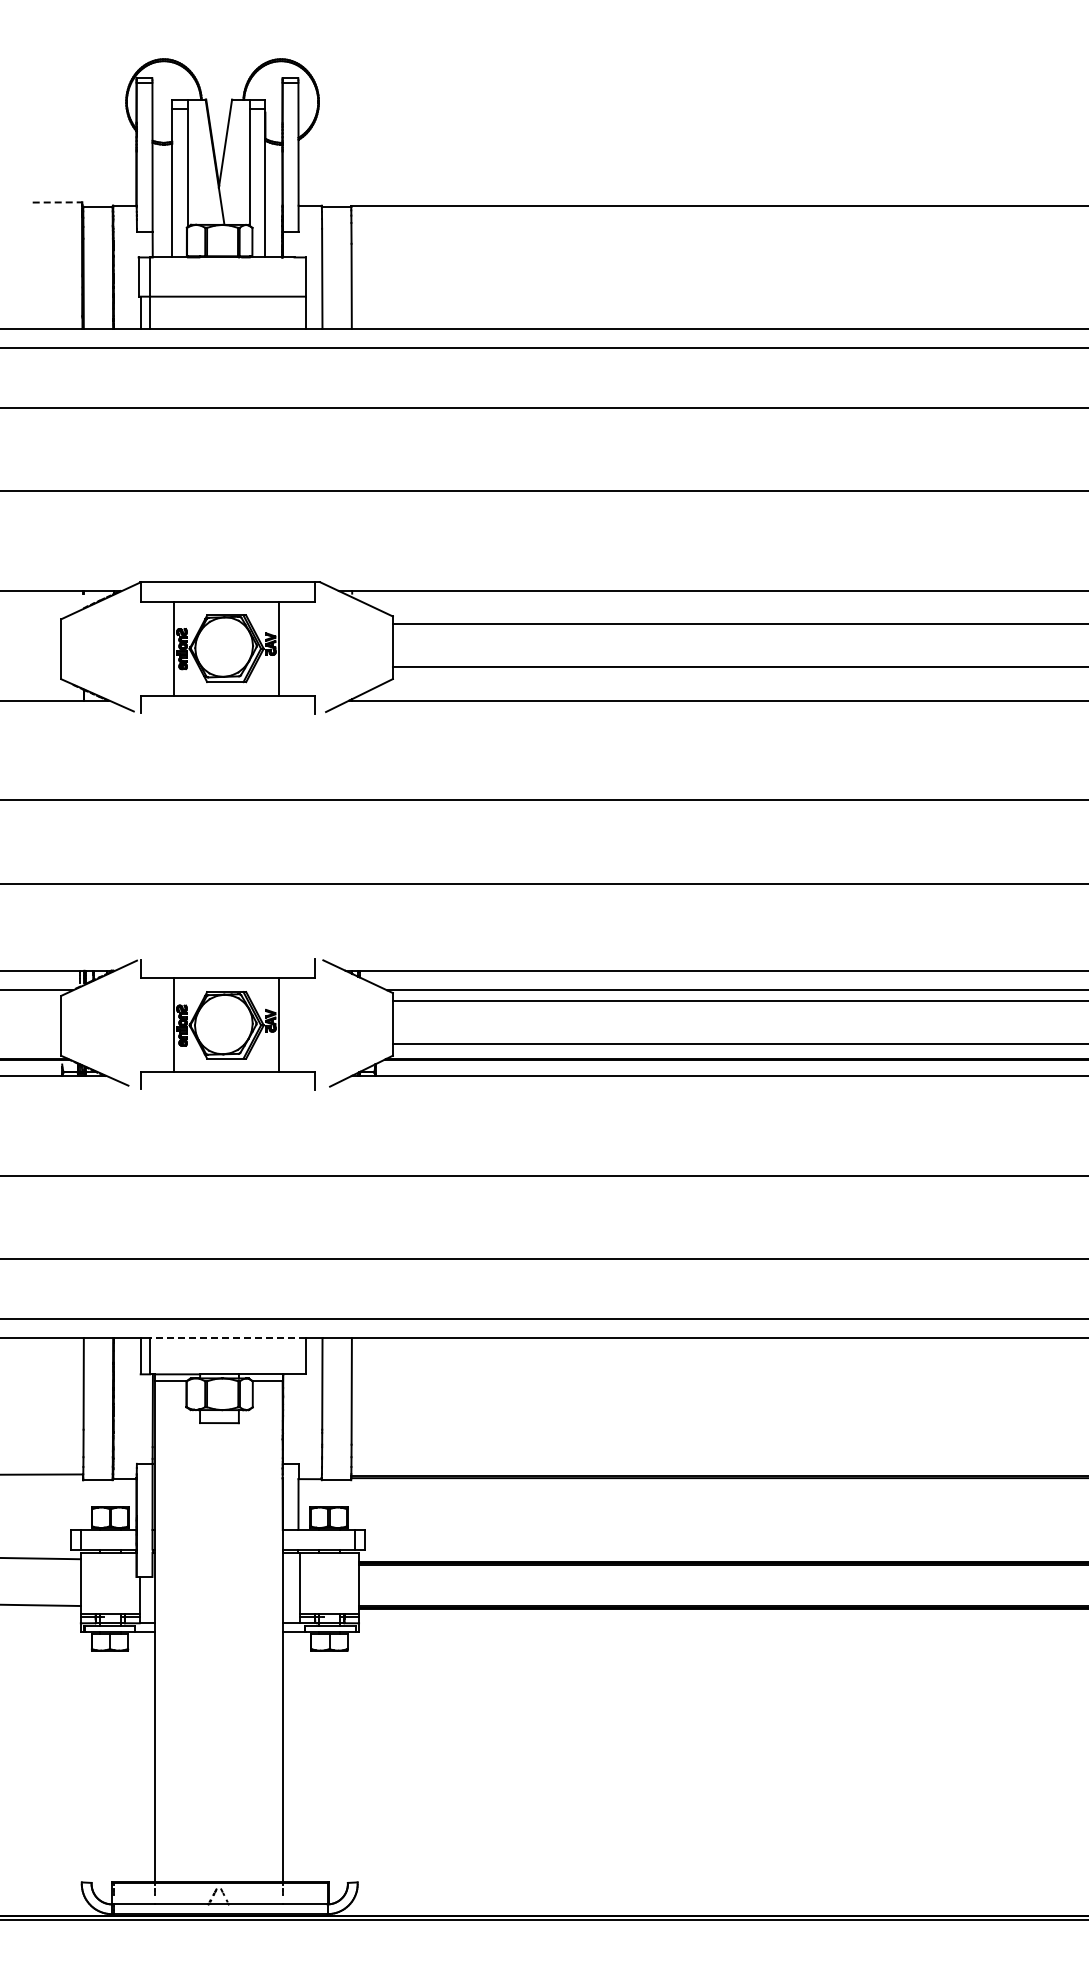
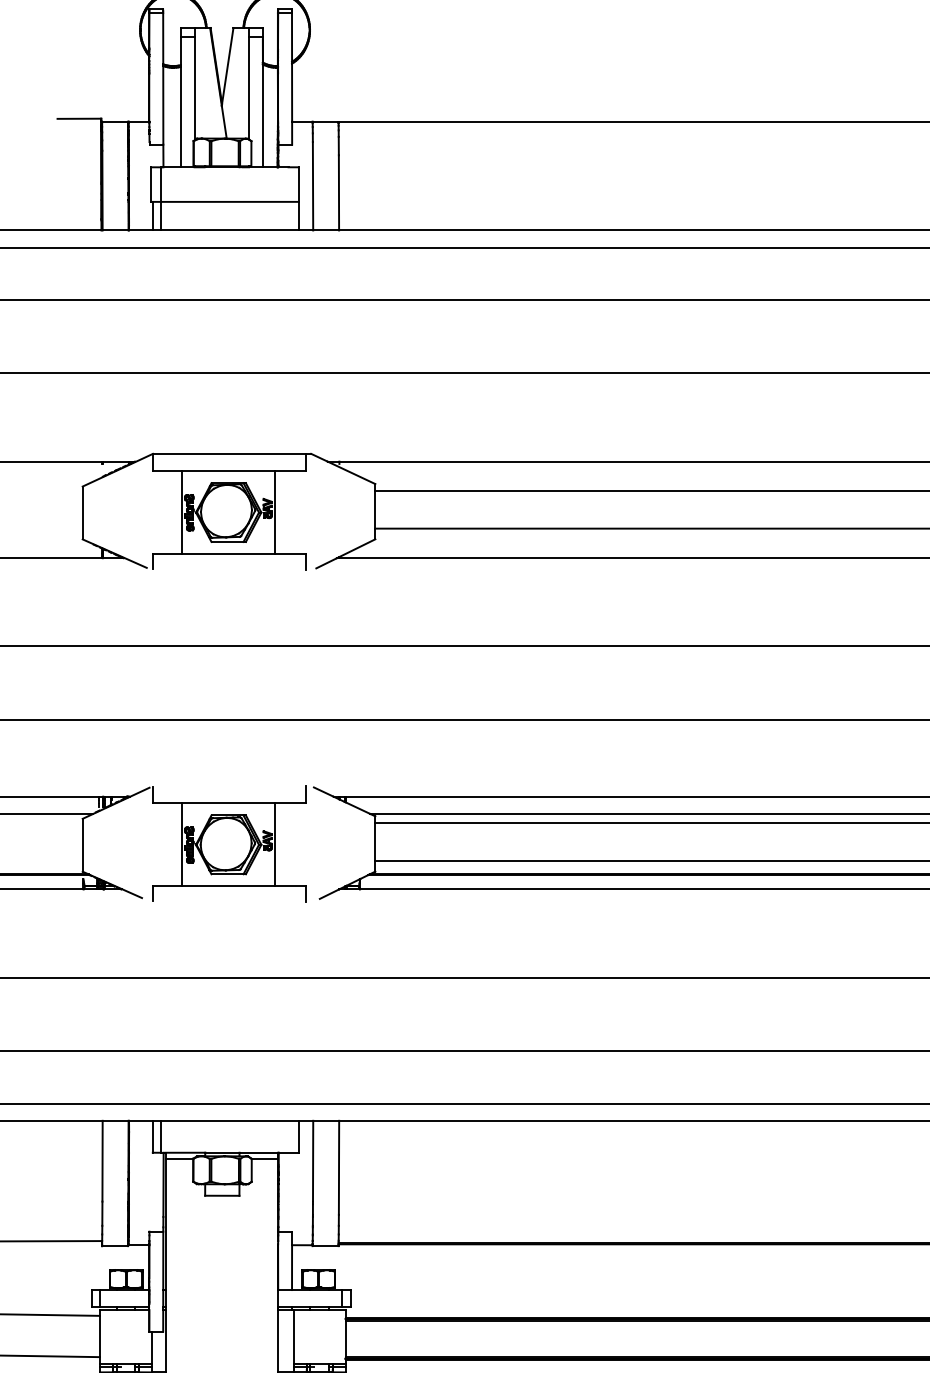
line: (57, 202) -> (79, 118), dashed -> solid
line: (228, 1338) -> (230, 1121), dashed -> solid

